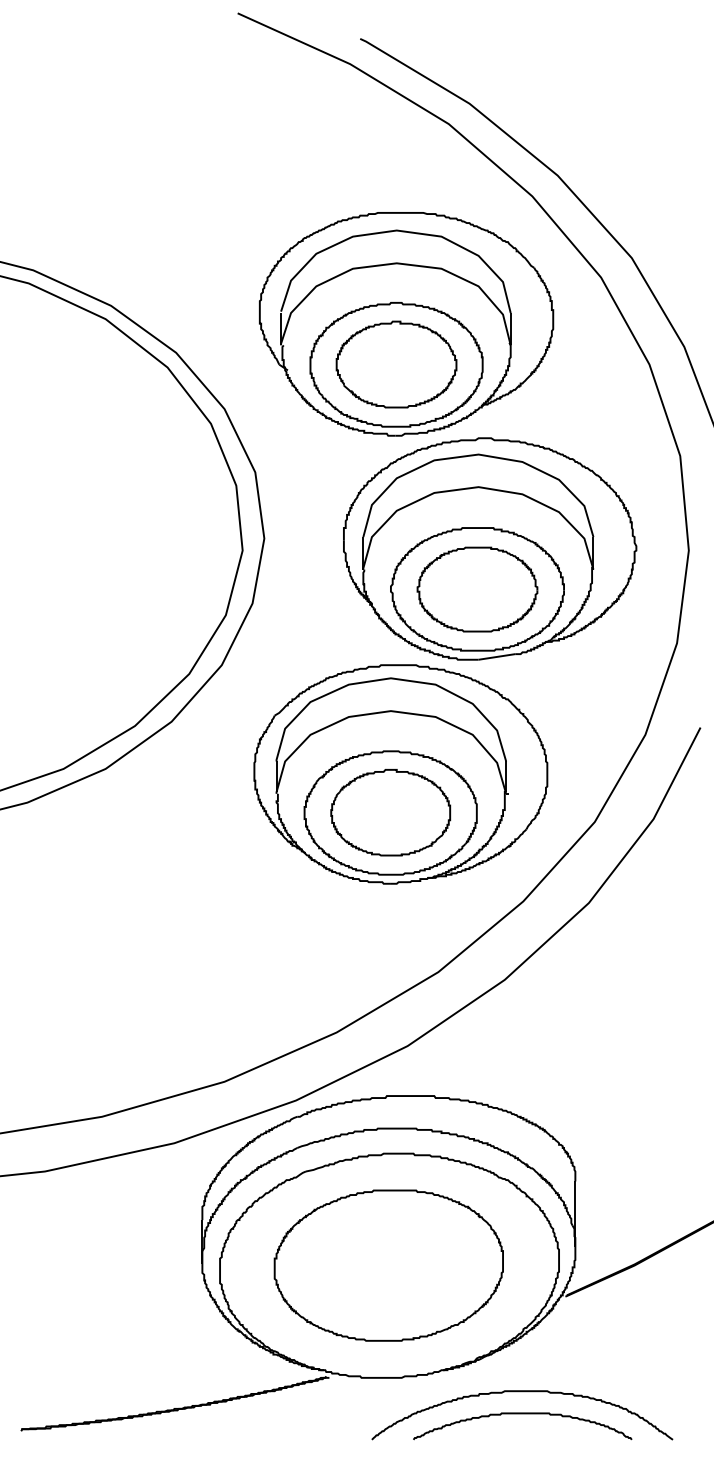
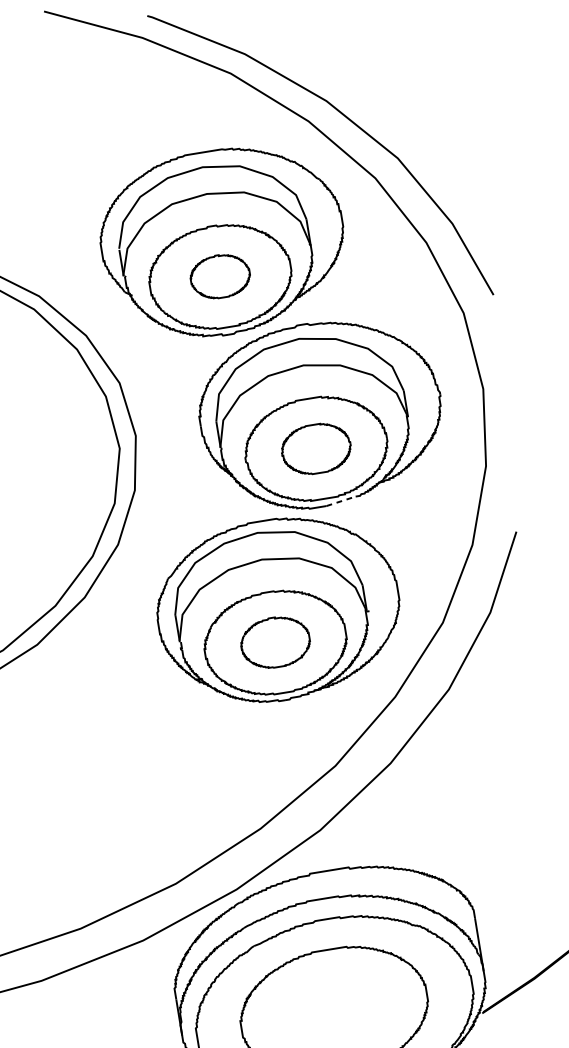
part: (396, 364) -> (220, 276), size x0.6
part: (477, 589) -> (316, 448), size x0.7
line: (496, 656) -> (340, 501), solid -> dashed
part: (390, 812) -> (275, 642), size x0.7

